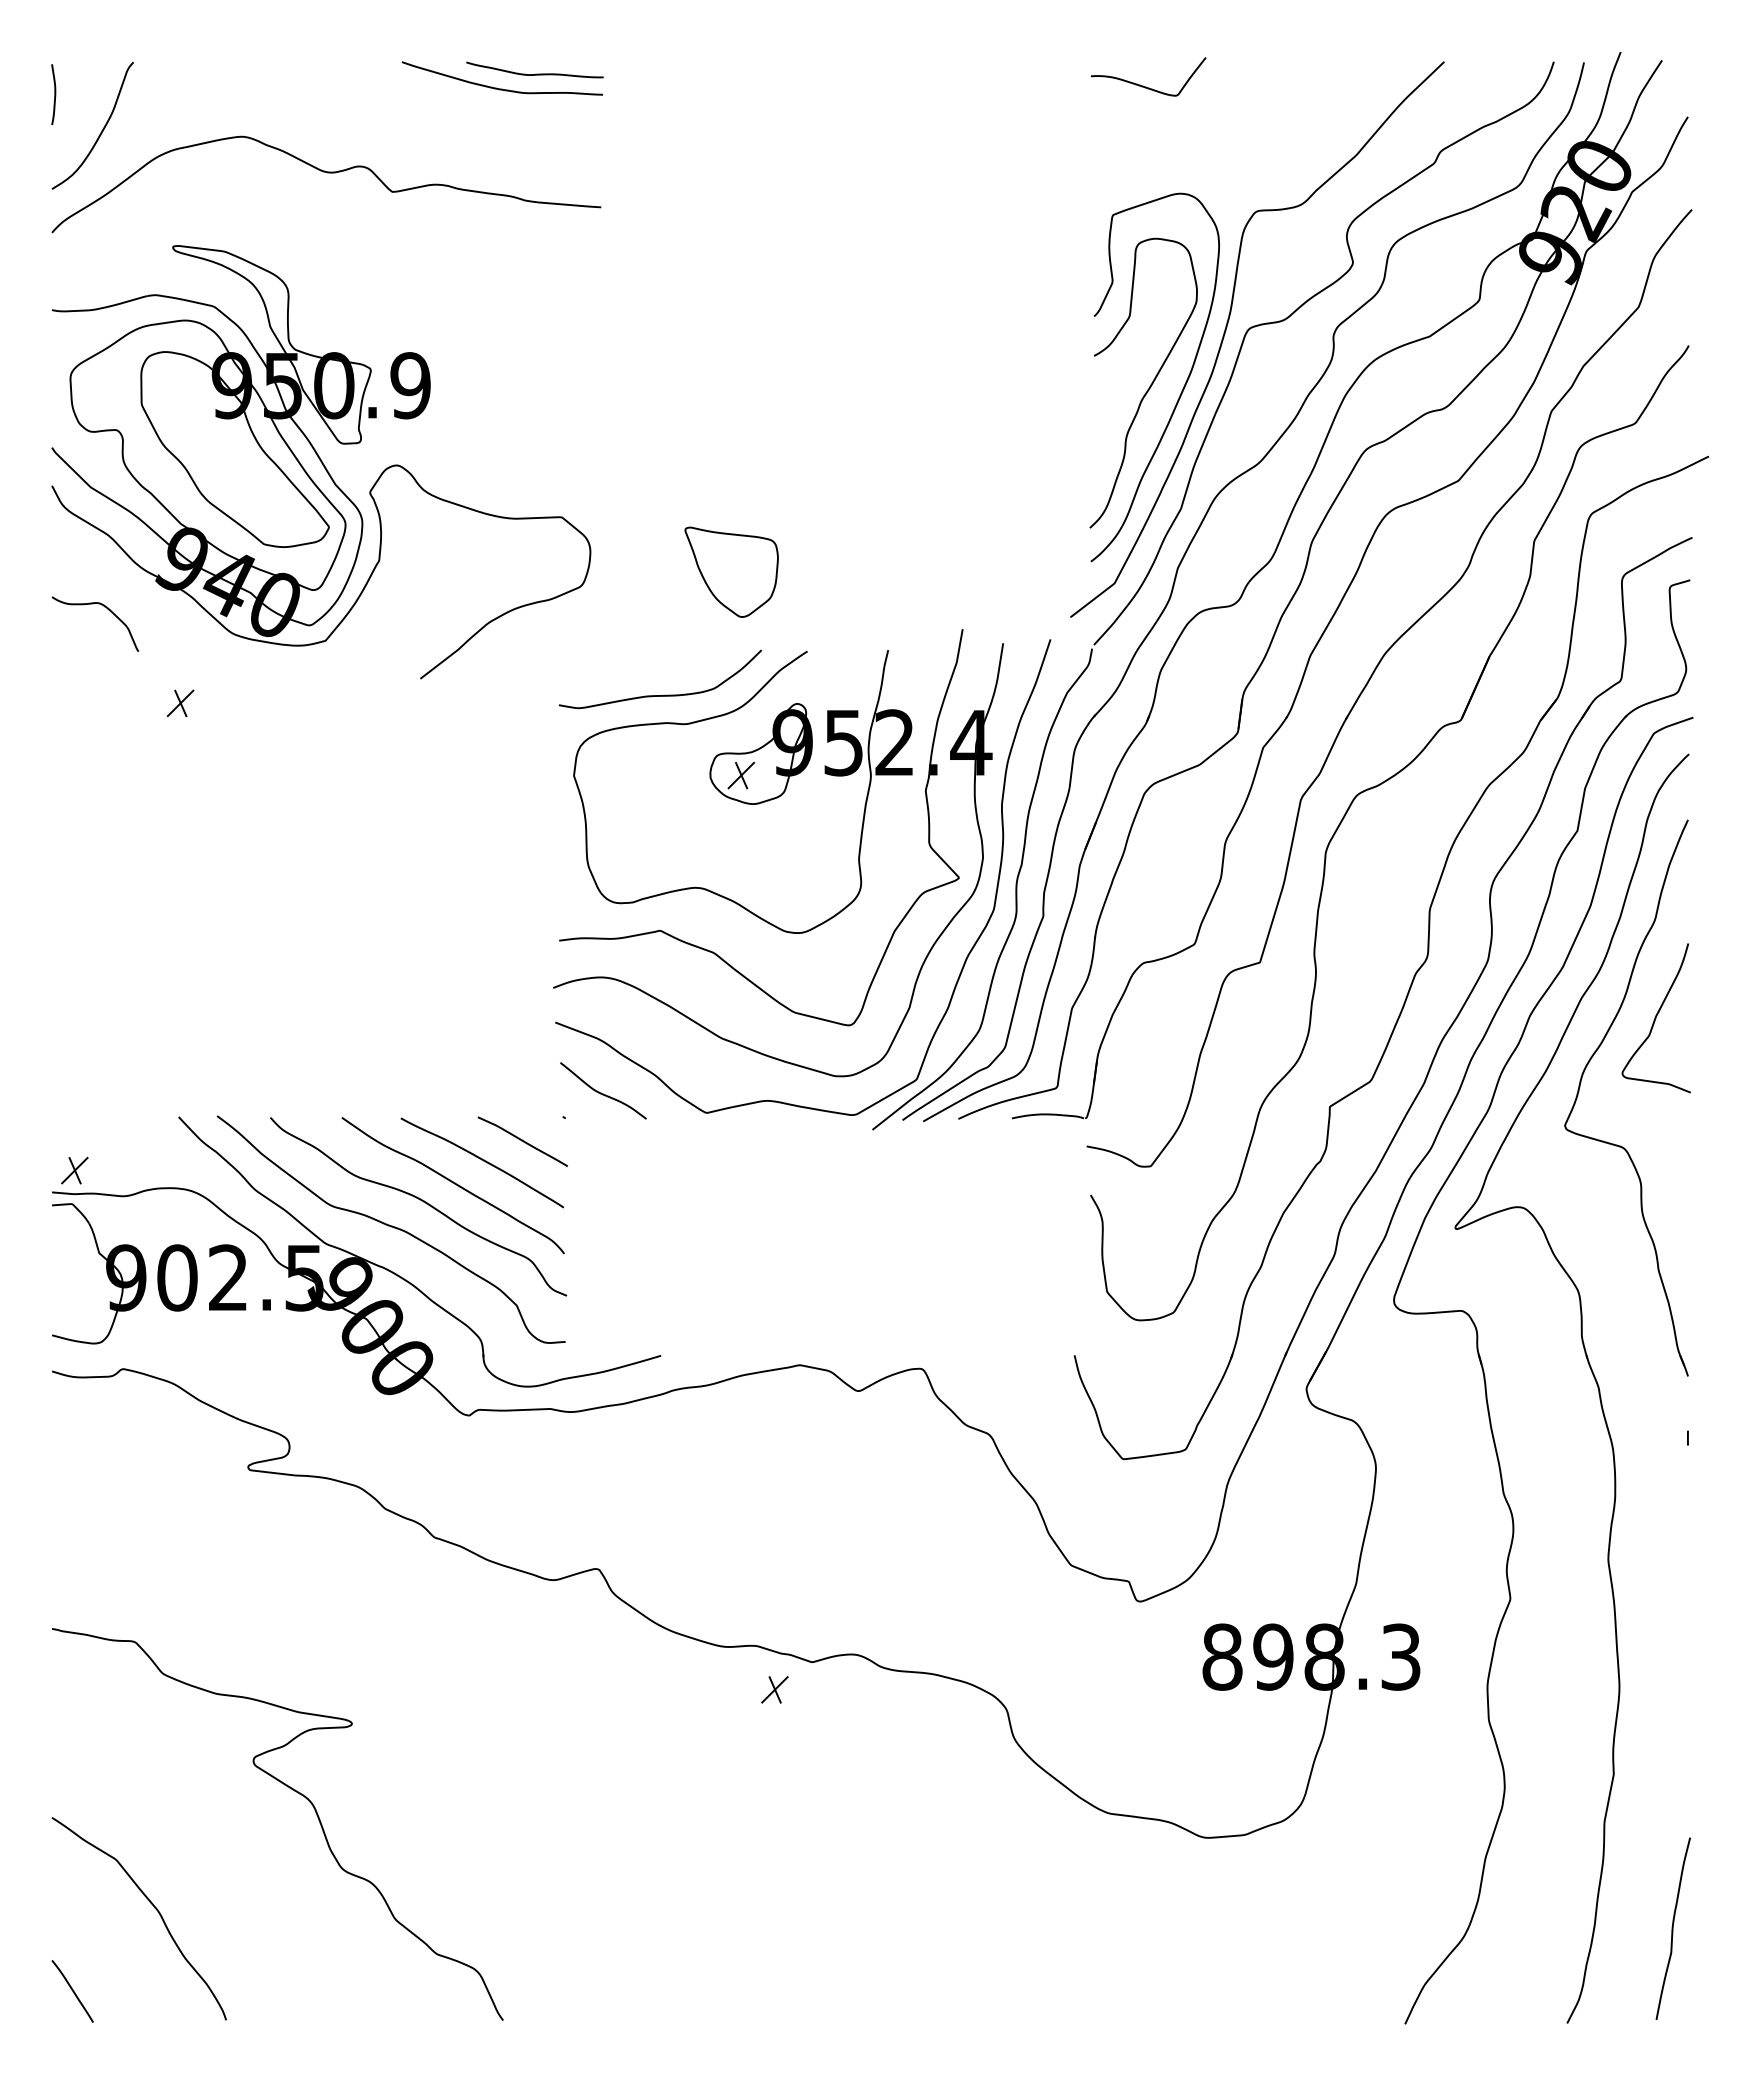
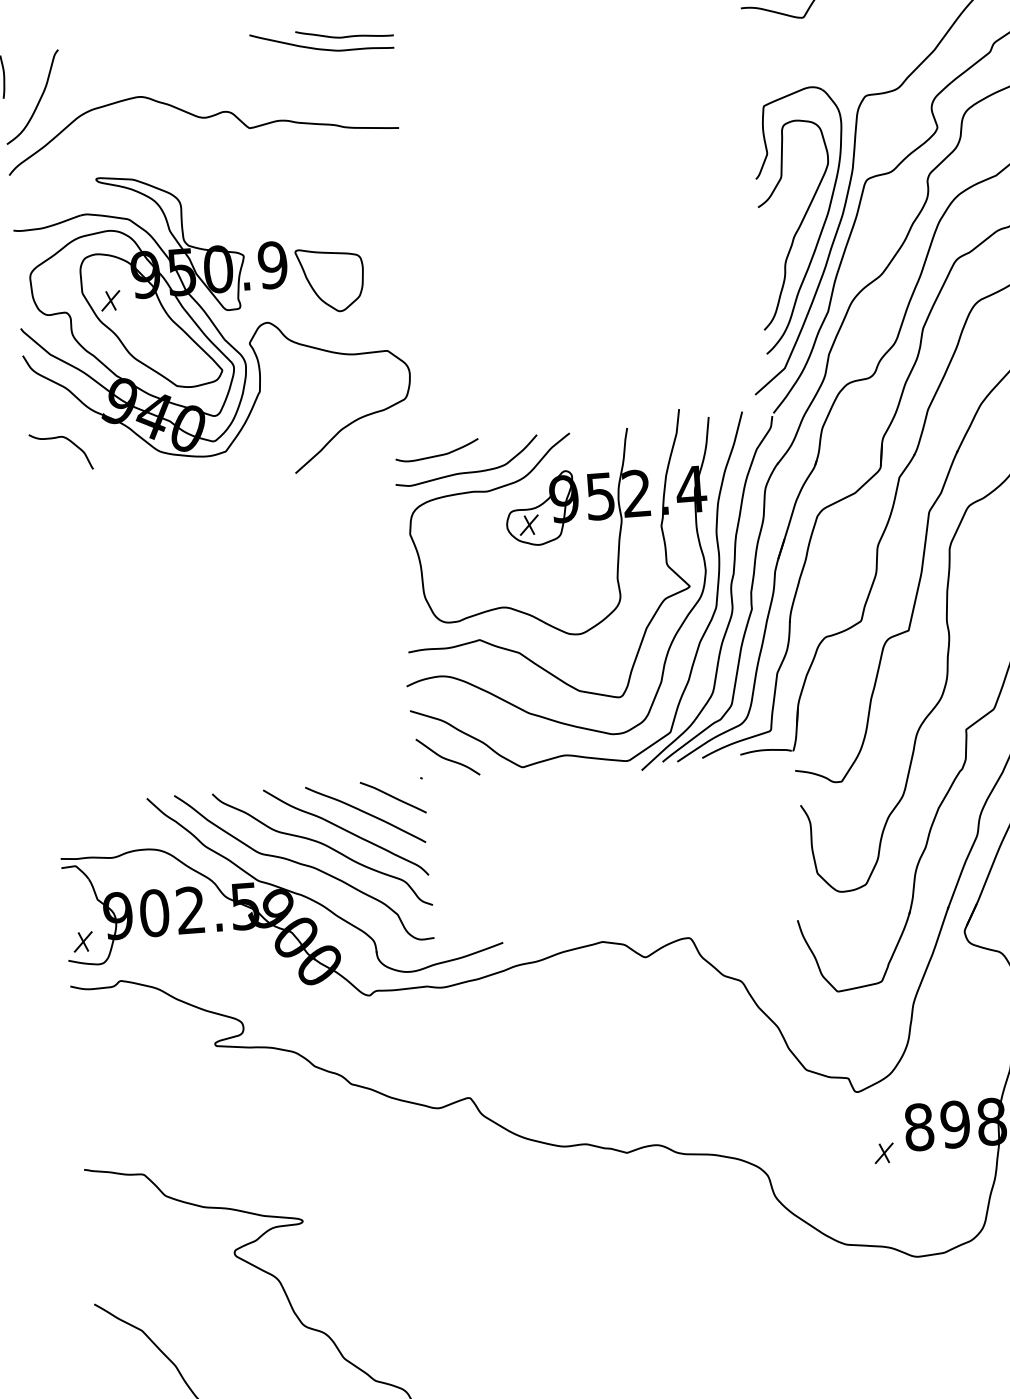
part: (731, 571) -> (330, 279), moved
curve: (620, 668) -> (437, 455), added
part: (180, 703) -> (110, 300), moved
part: (74, 1170) -> (83, 941), moved
part: (774, 1689) -> (883, 1153), moved

